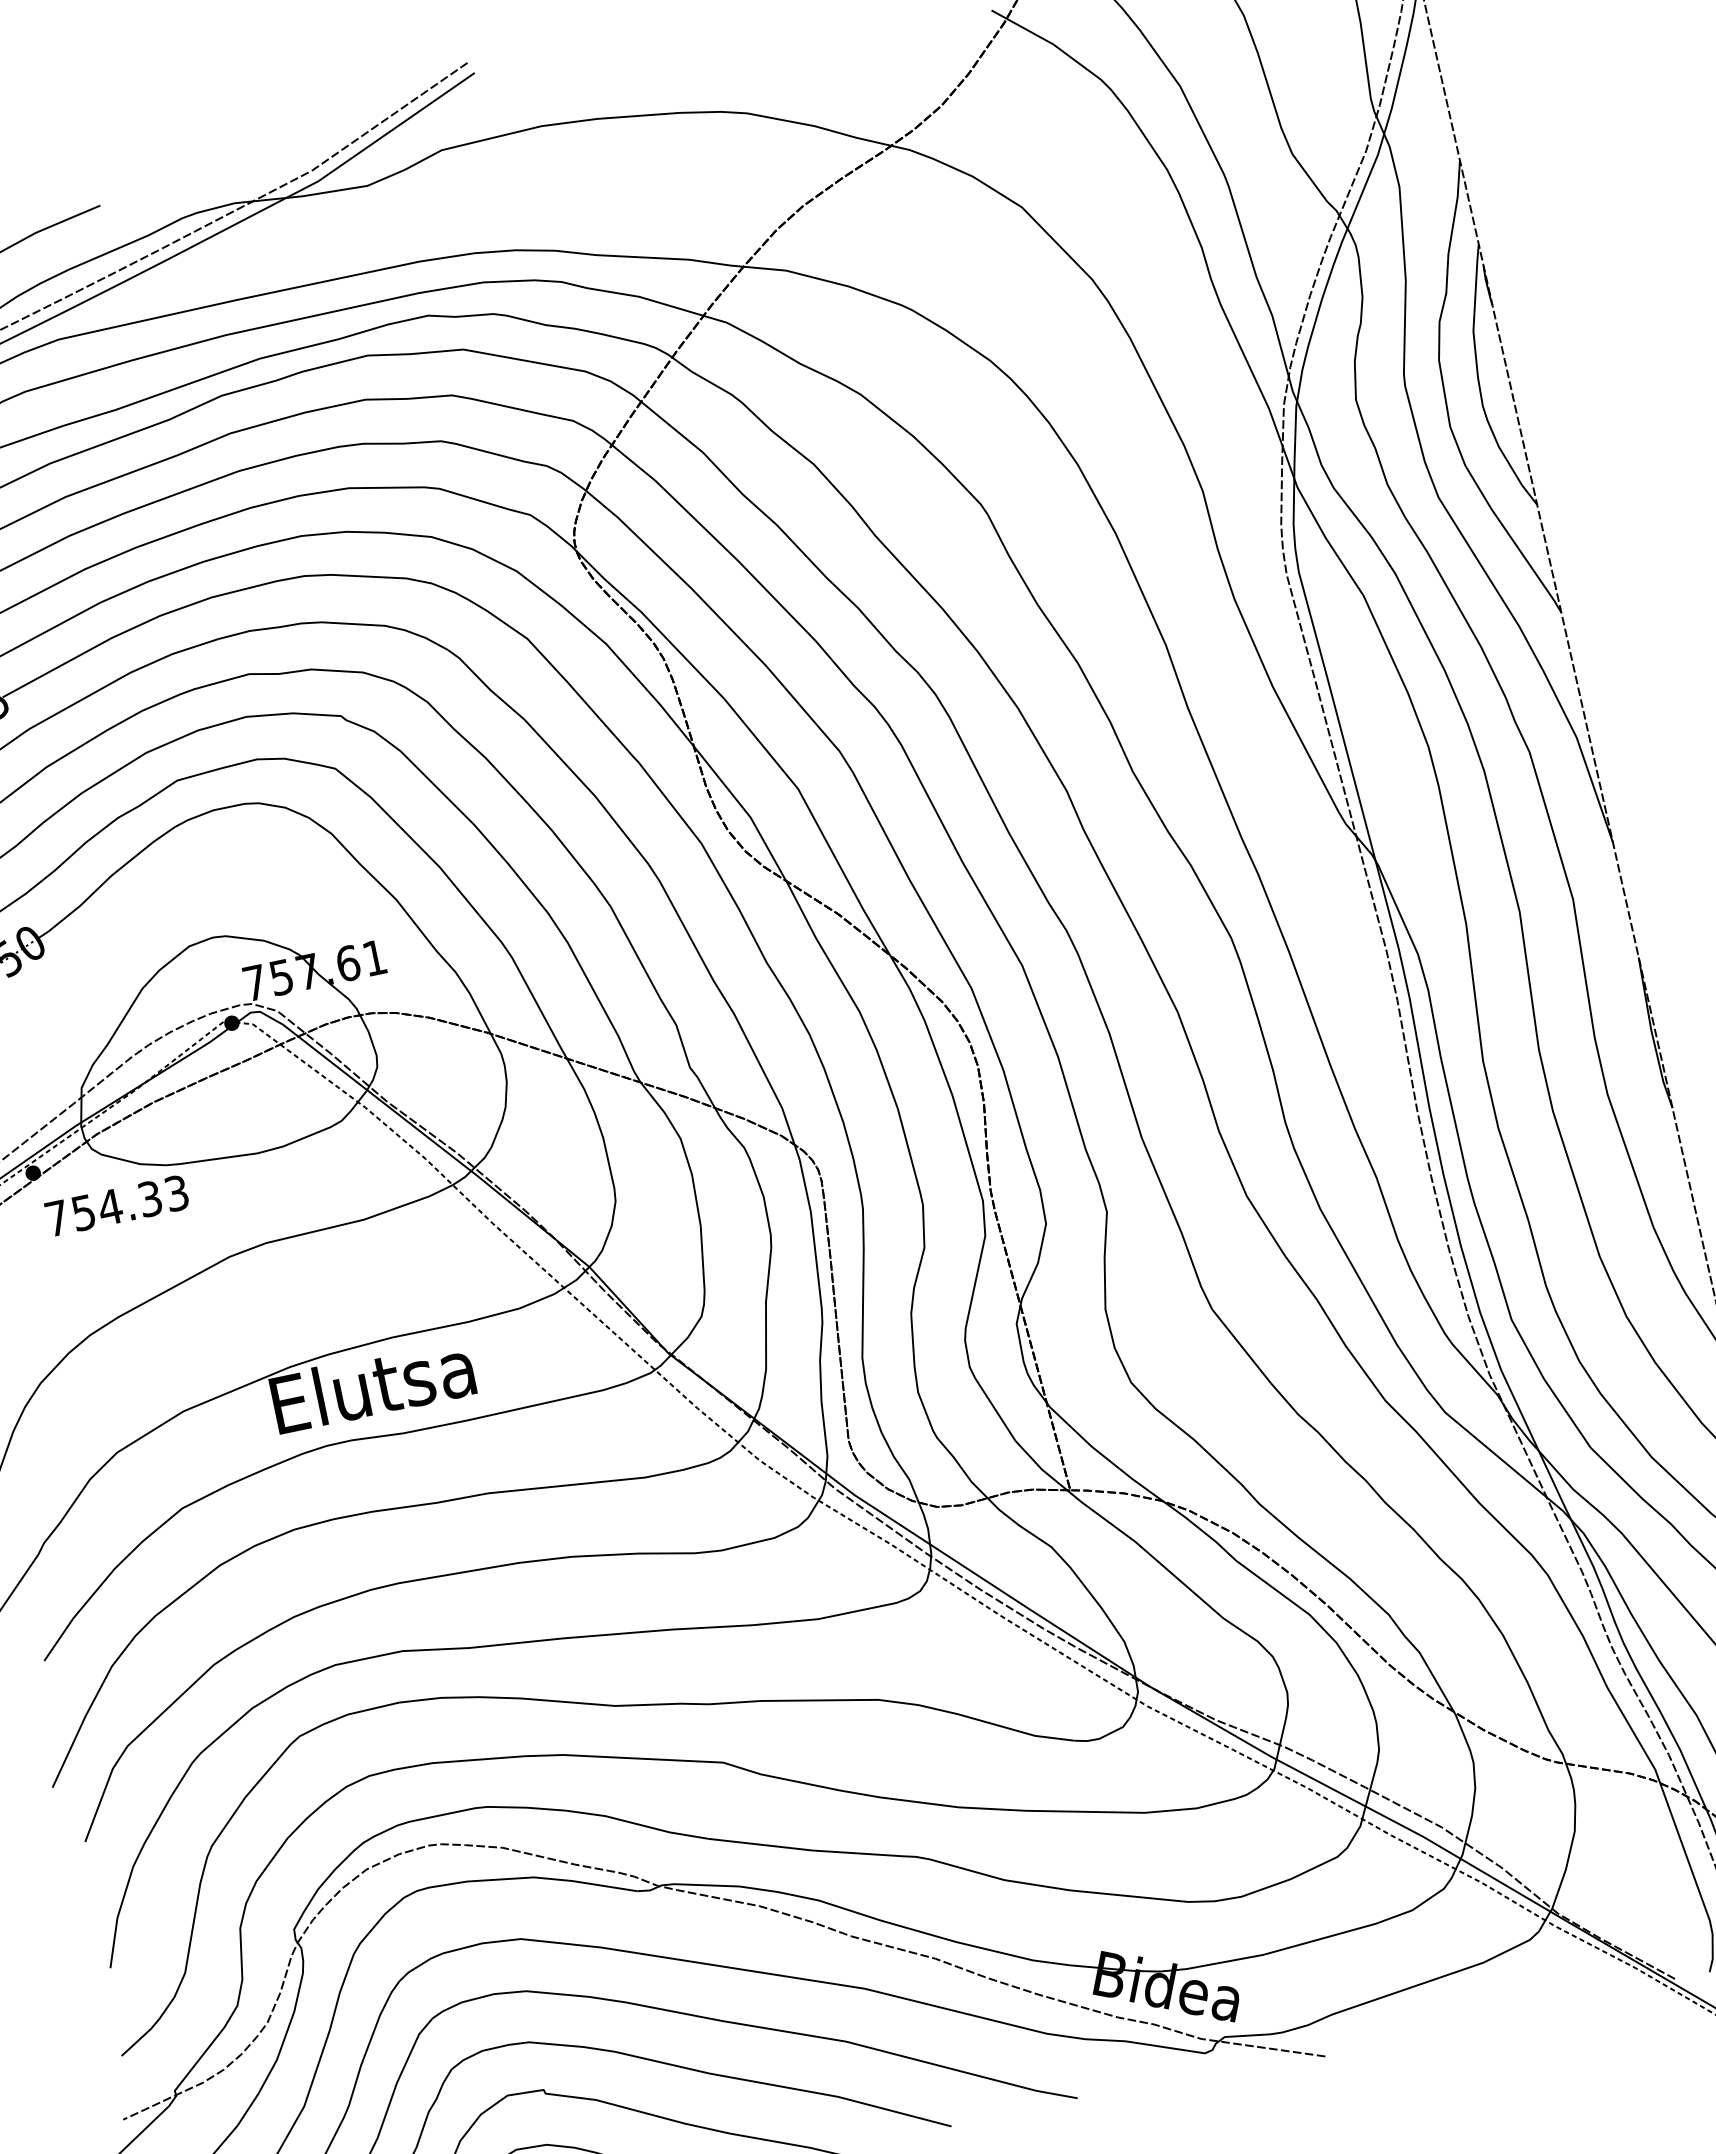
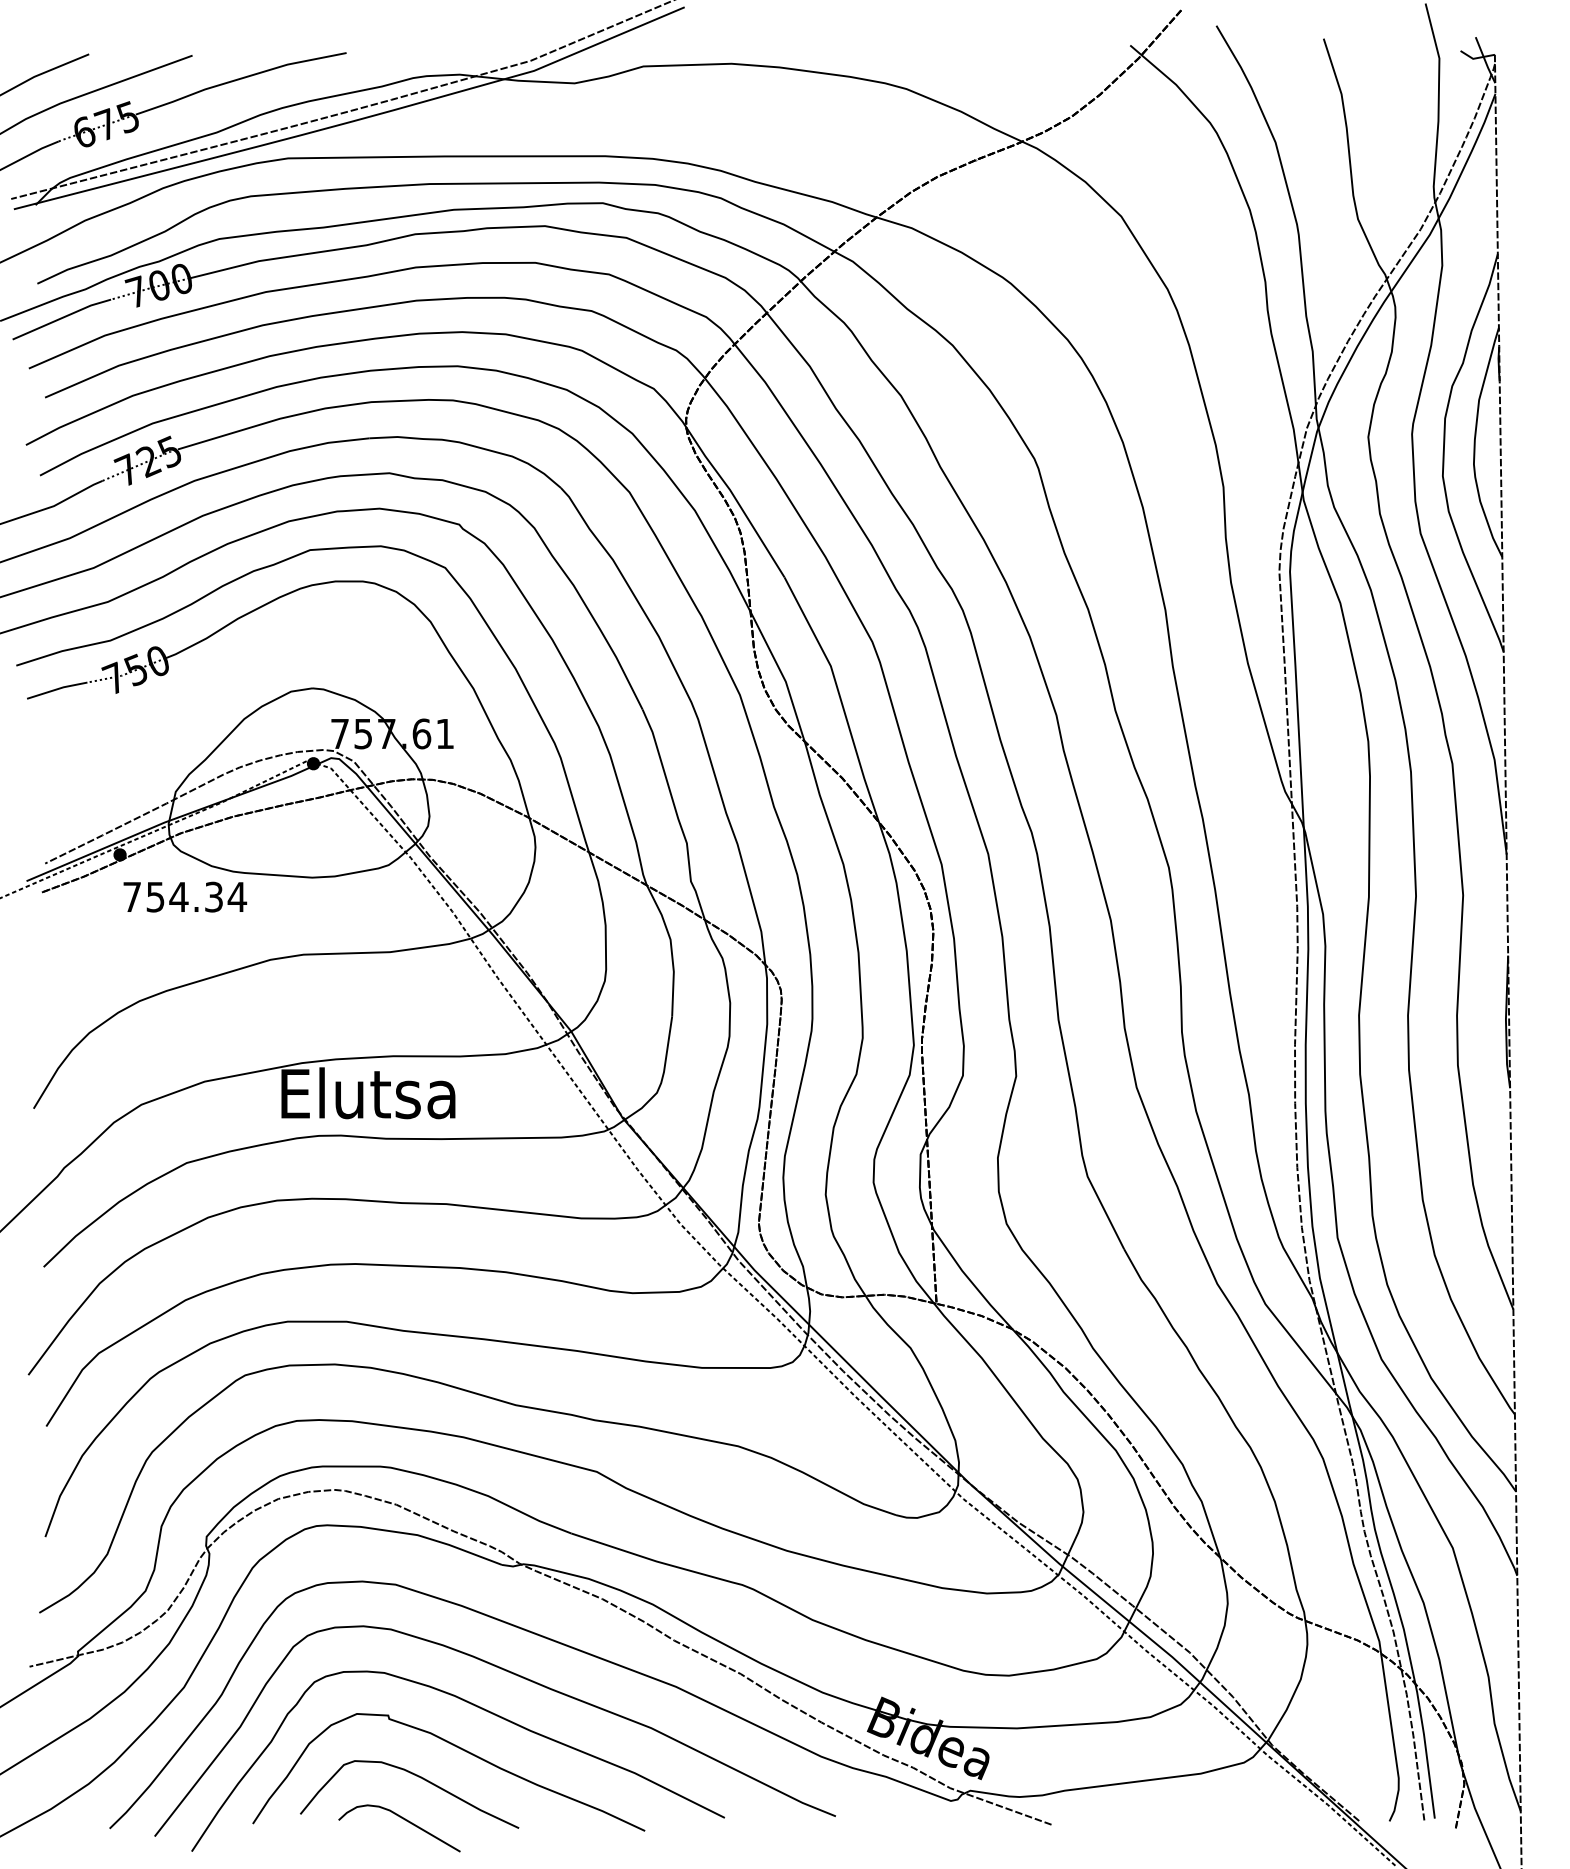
text: (176, 1192) -> (237, 896), 754.33 -> 754.34

